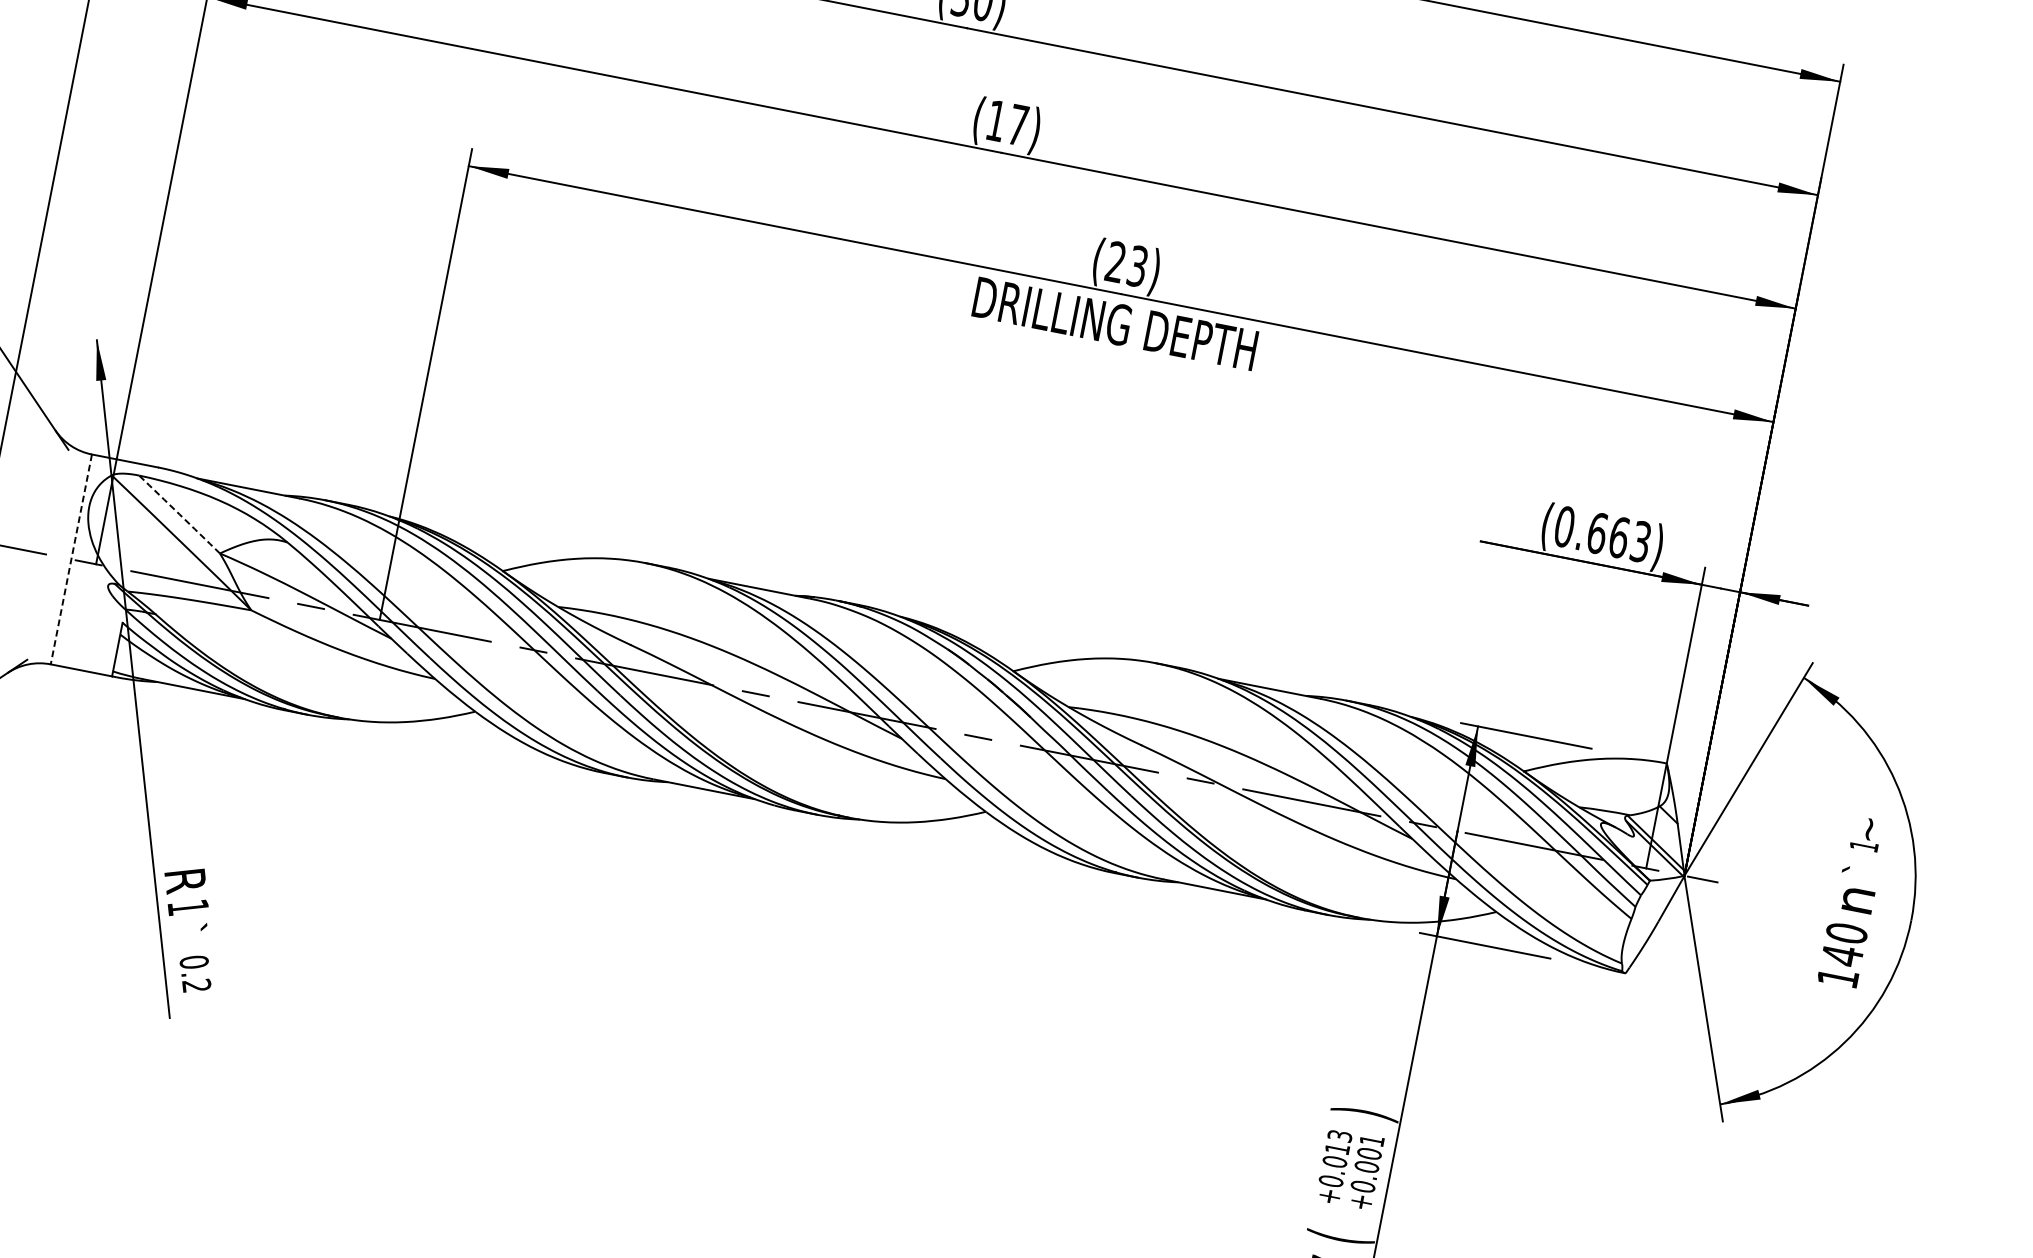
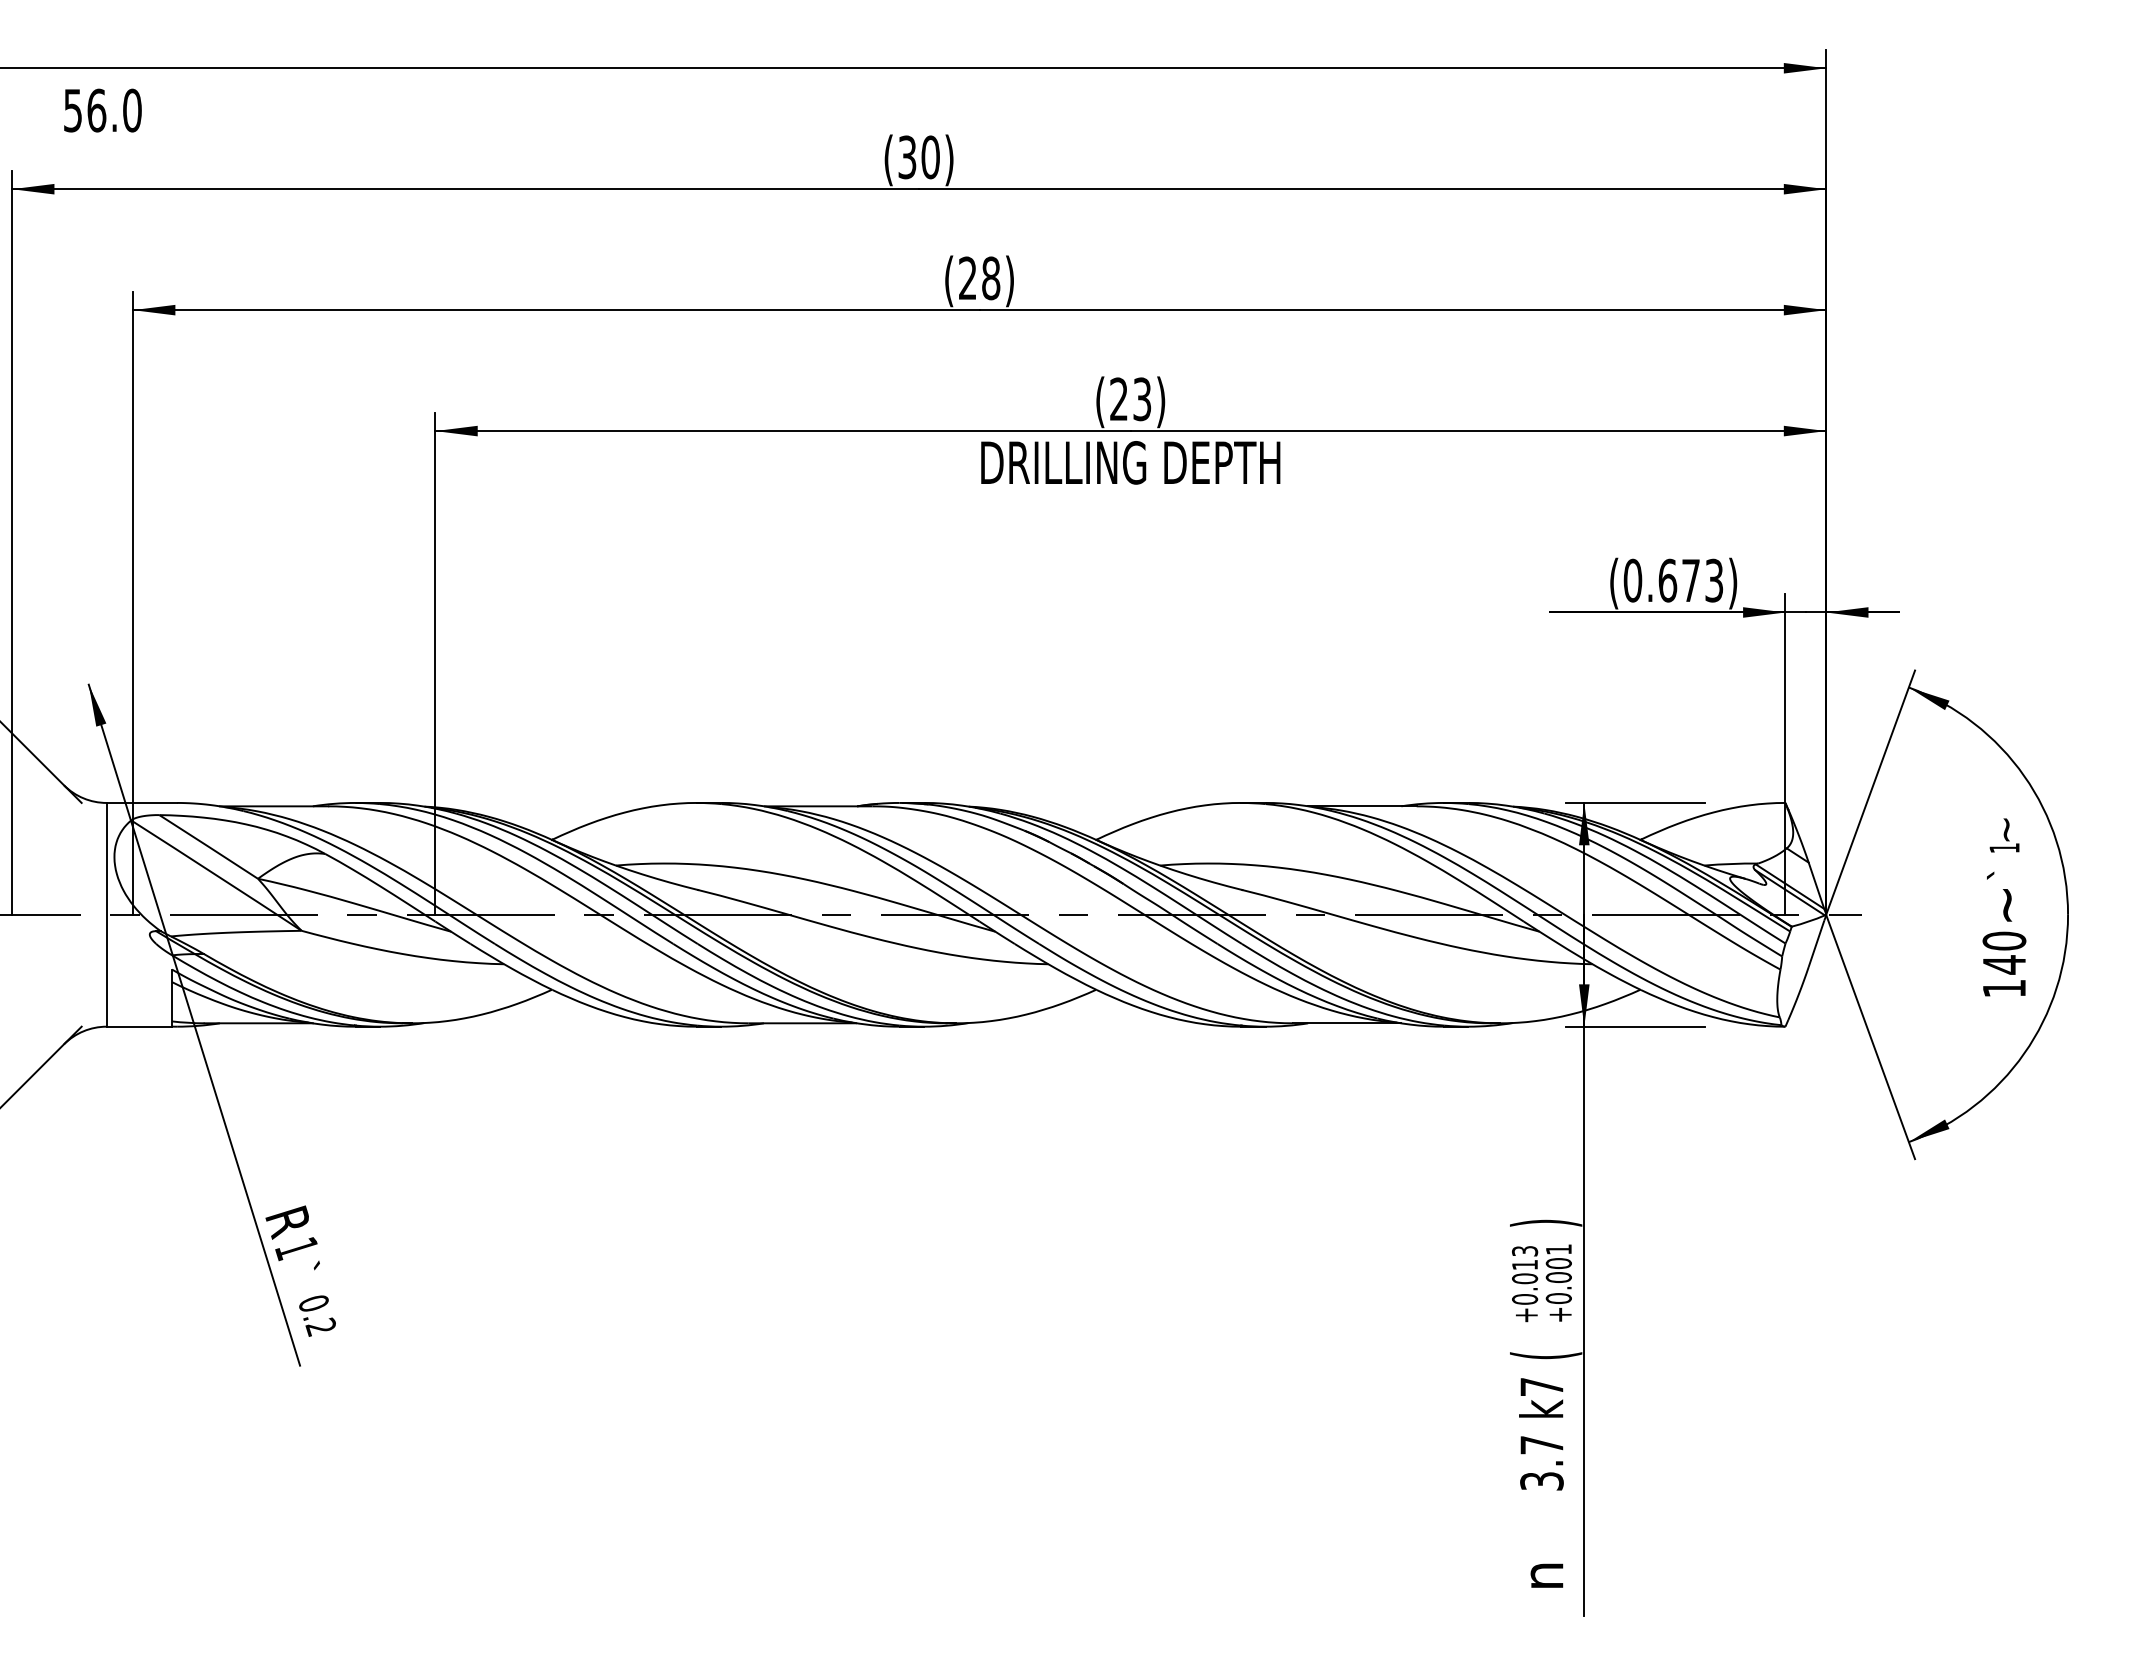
text: (1007, 123) -> (979, 278), (17) -> (28)
arc: (179, 514) -> (208, 846), dashed -> solid
text: (1619, 537) -> (1691, 580), (0.663) -> (0.673)
line: (71, 559) -> (106, 914), dashed -> solid
text: (1858, 900) -> (2009, 905), n -> ~

